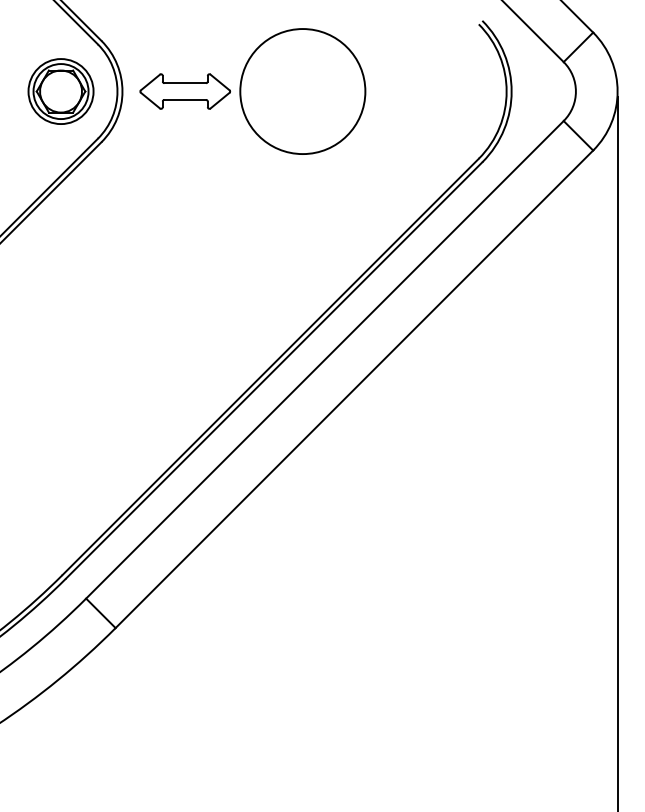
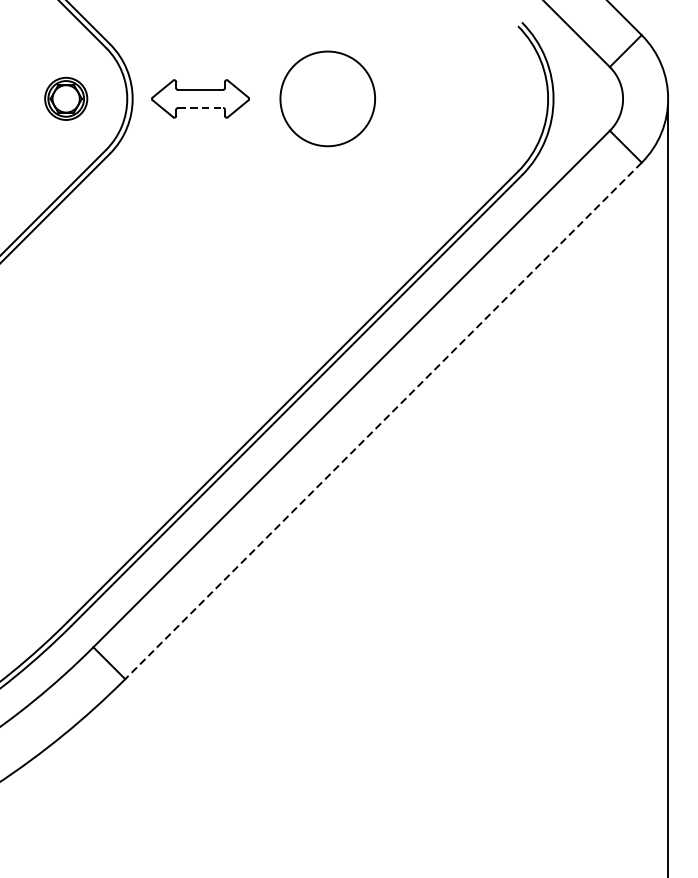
part: (60, 91) -> (65, 98), size x0.6
circle: (302, 91) -> (327, 98), size x0.7
line: (185, 99) -> (200, 107), solid -> dashed
line: (354, 389) -> (383, 421), solid -> dashed

